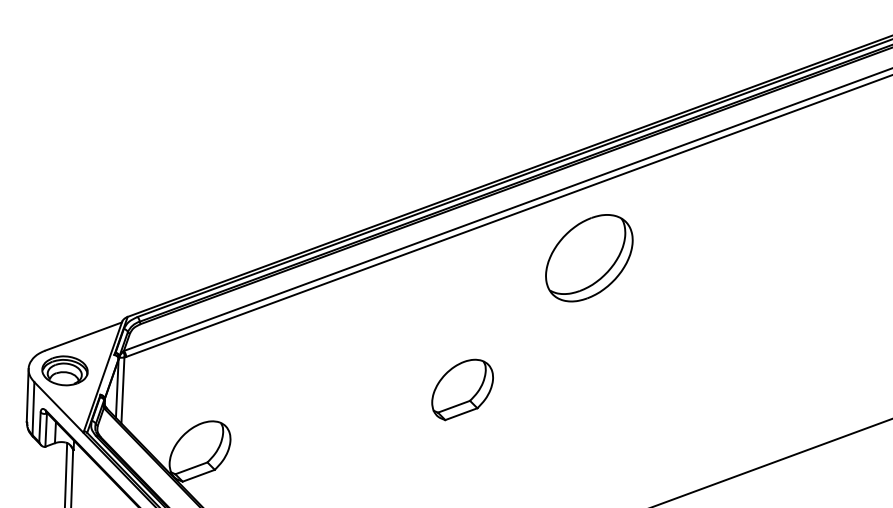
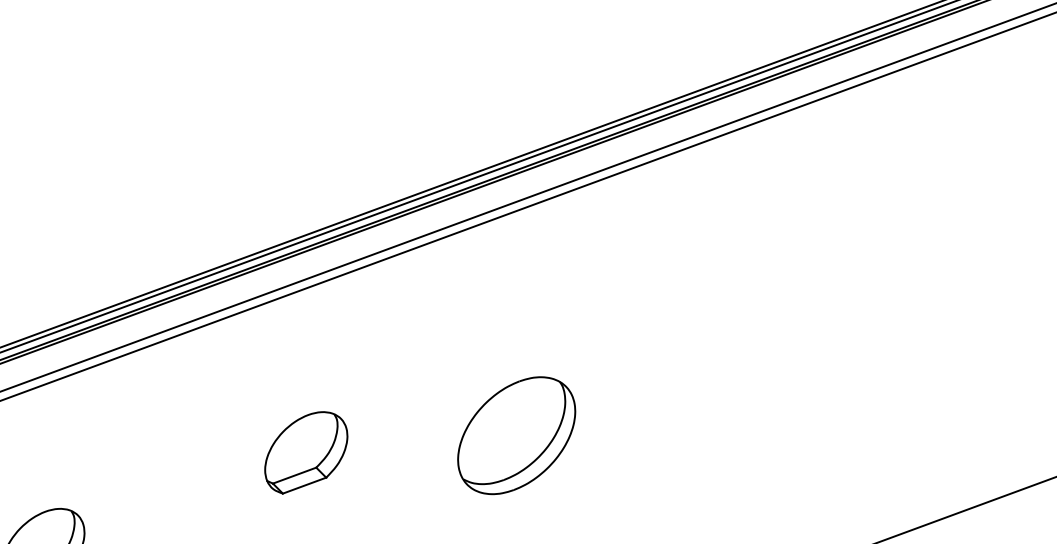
part: (589, 258) -> (516, 436), moved
part: (462, 389) -> (306, 452), moved

